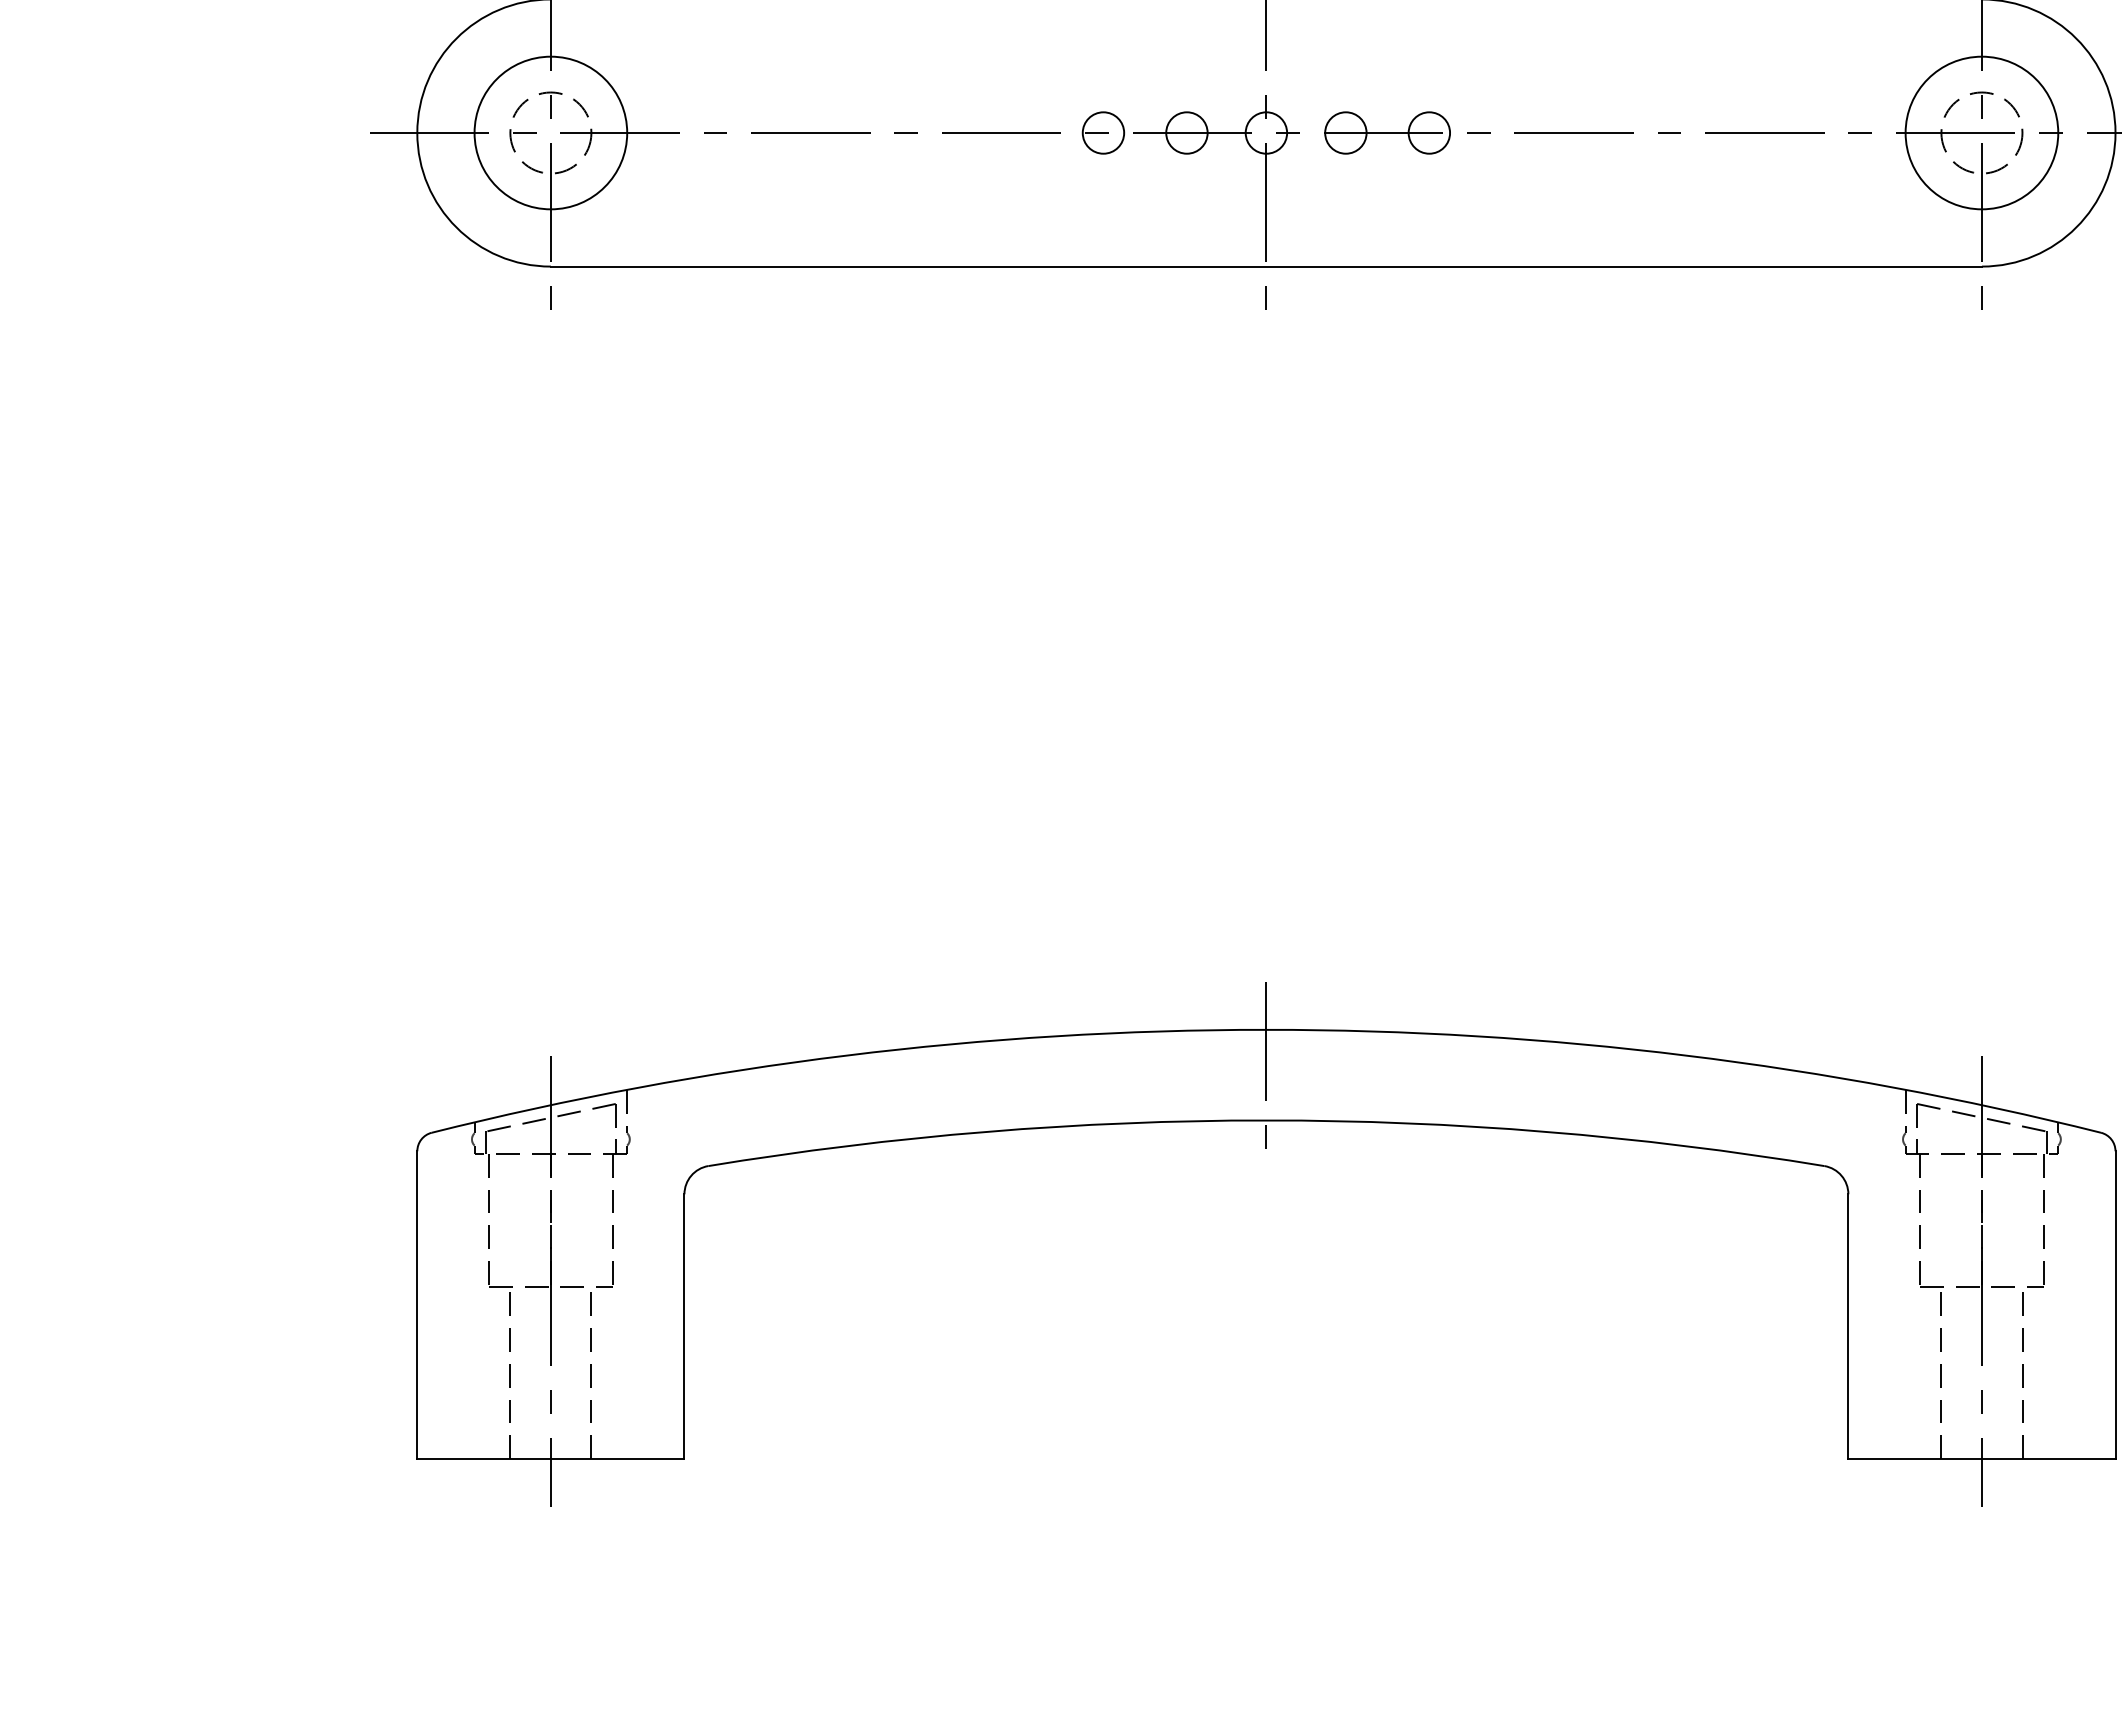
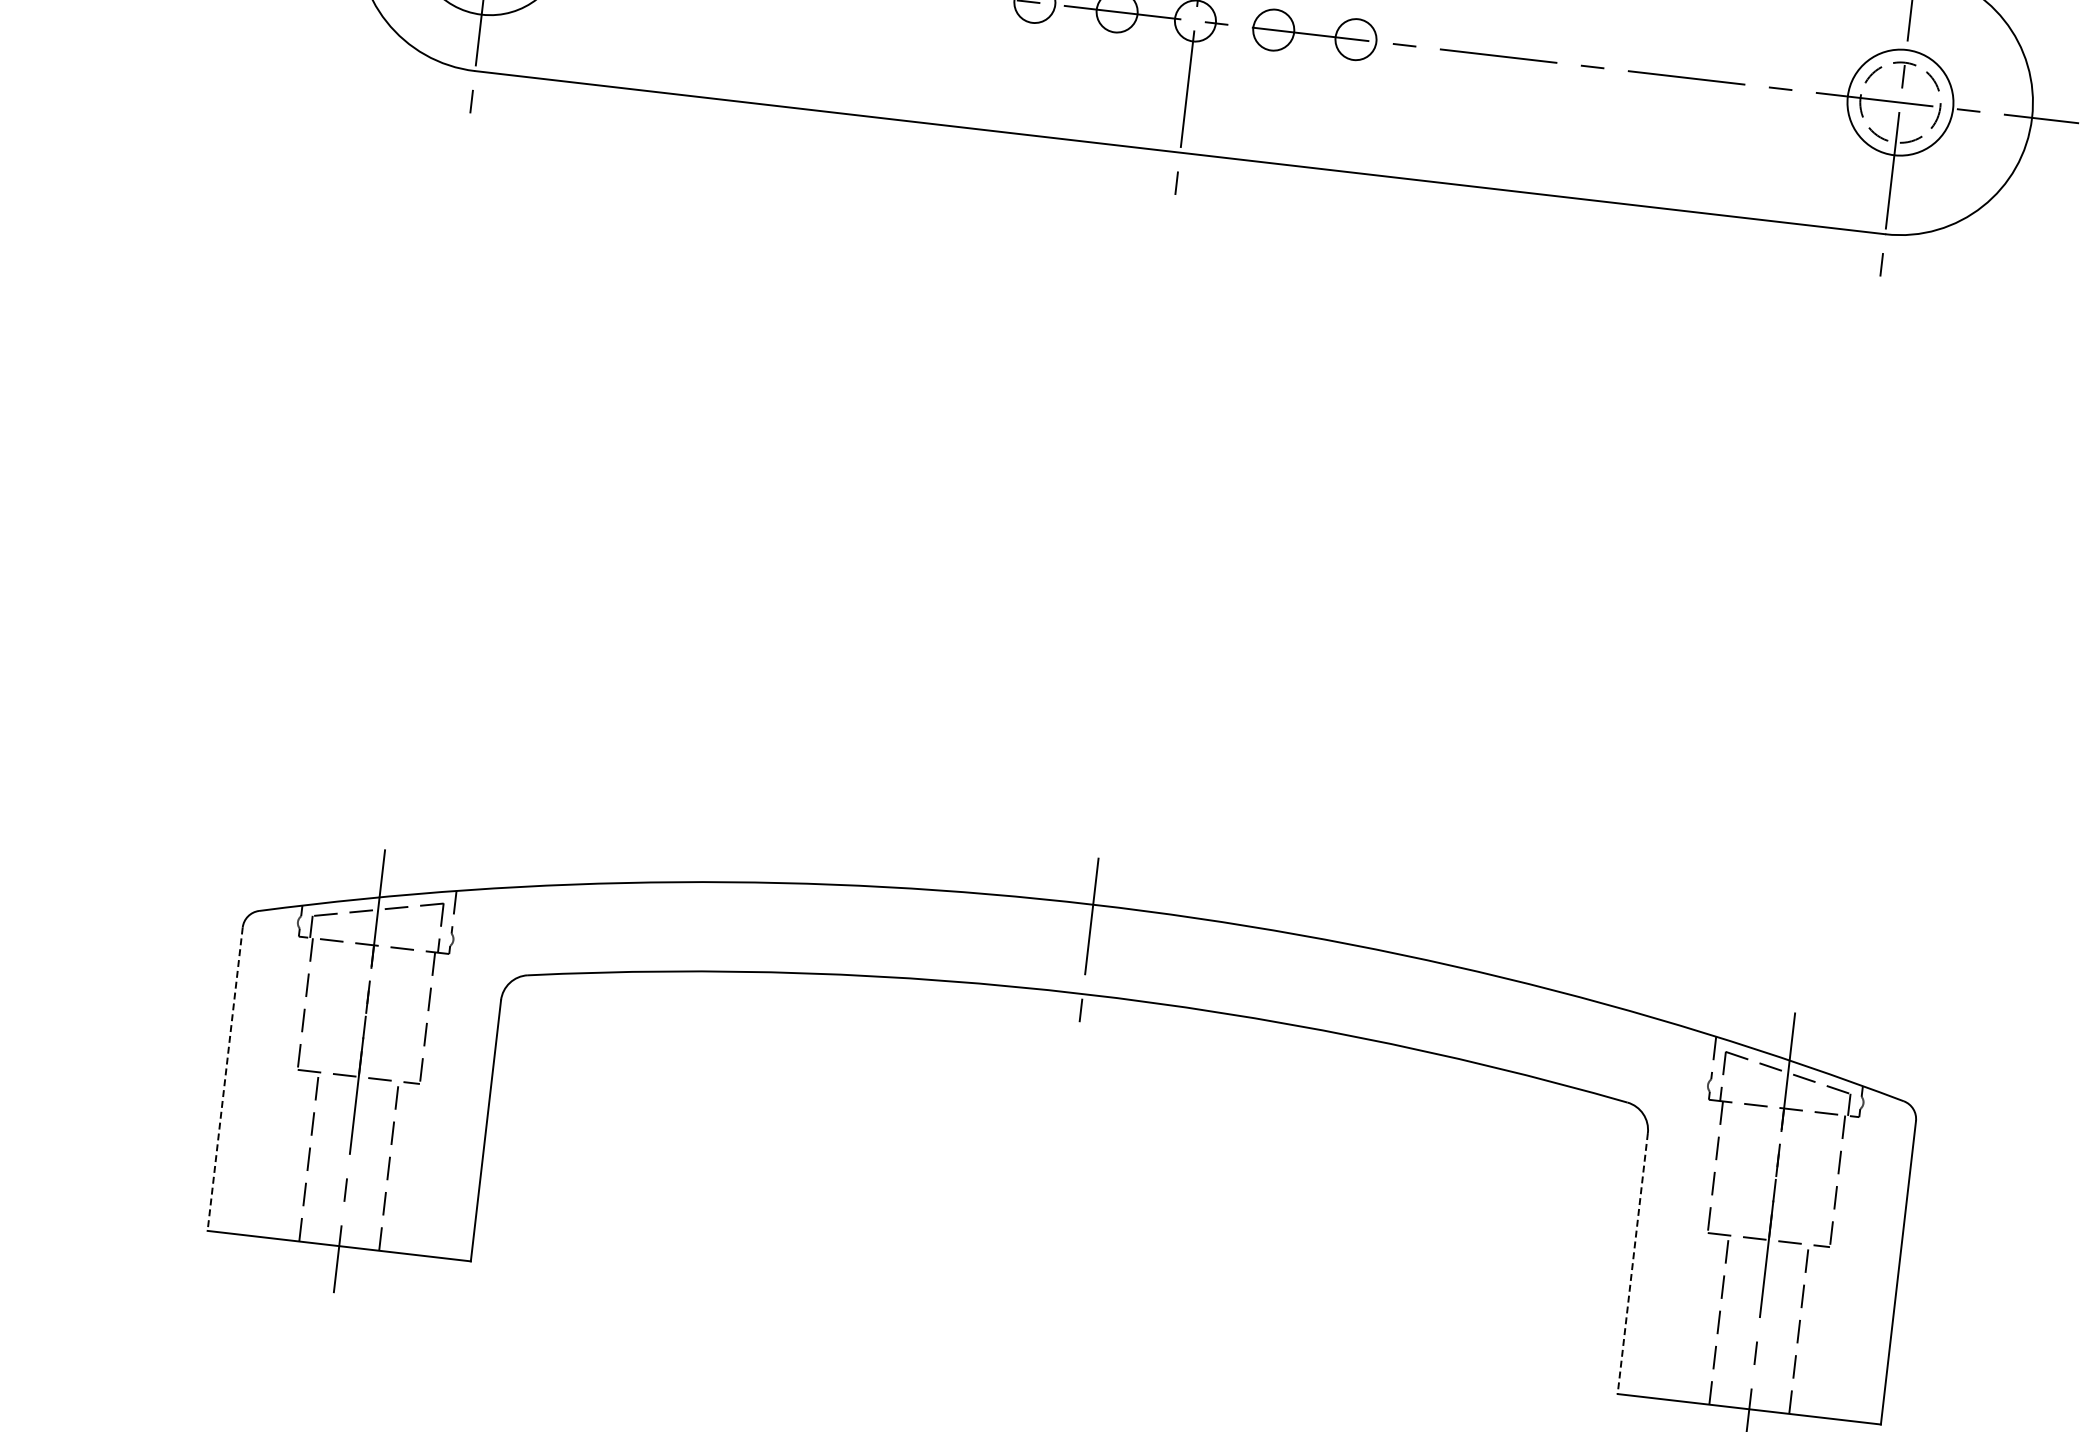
circle: (1981, 132) -> (1900, 102), size x0.7
line: (417, 1305) -> (225, 1079), solid -> dashed
line: (1848, 1327) -> (1632, 1264), solid -> dashed

